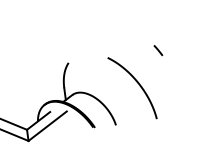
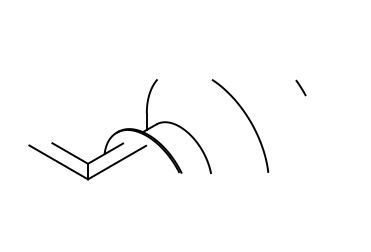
line: (157, 50) -> (300, 87), moved

